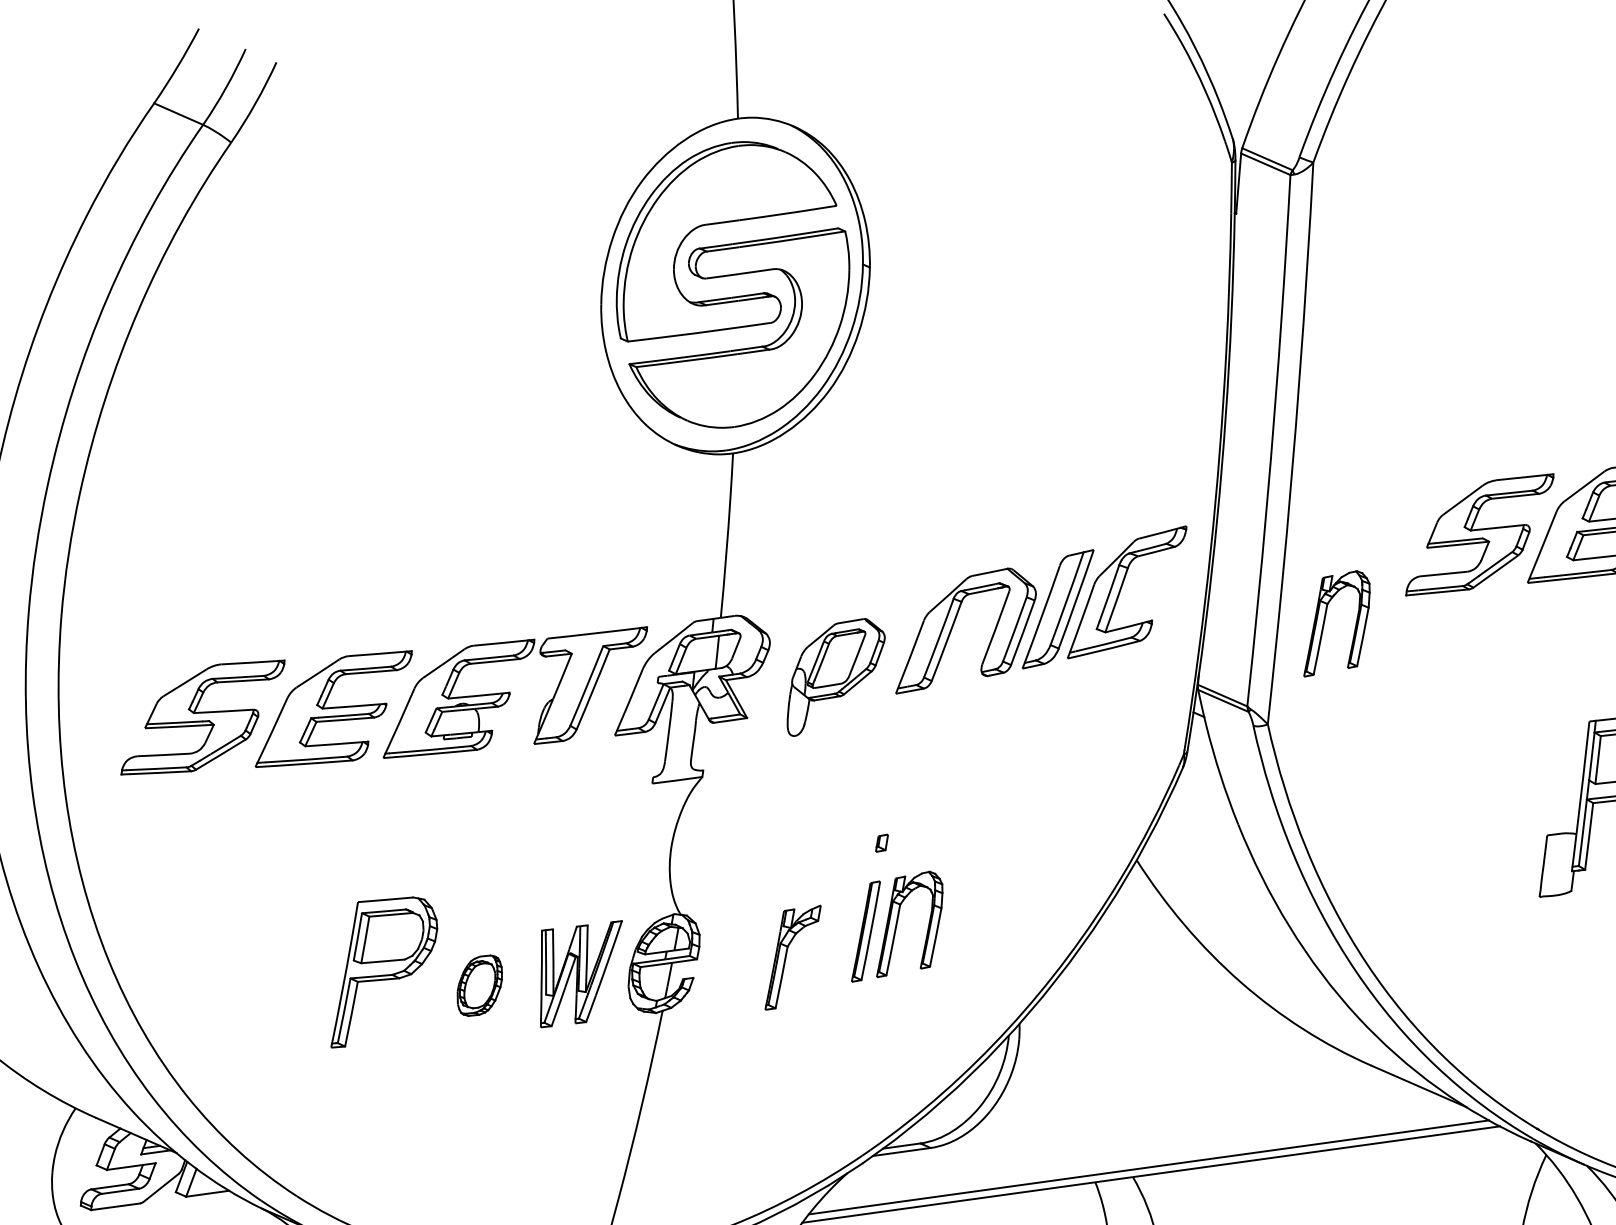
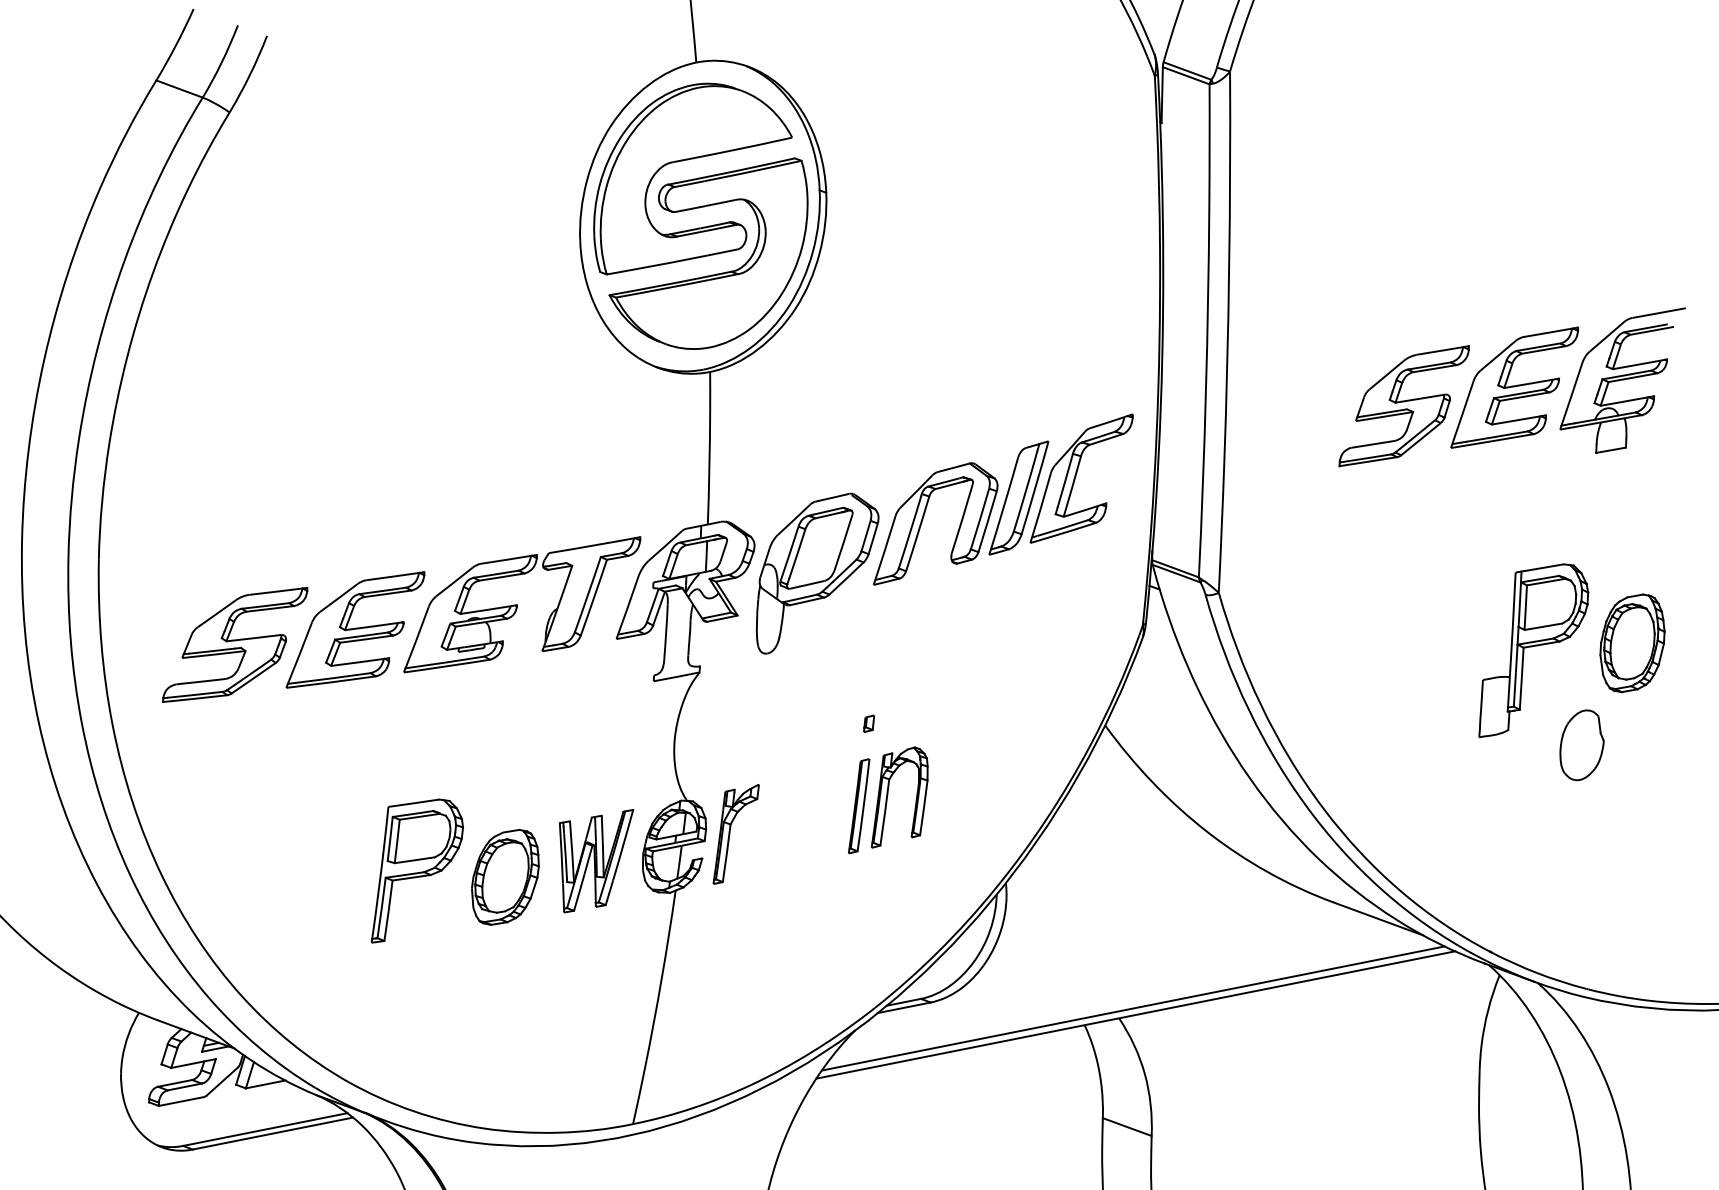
part: (1325, 621) -> (1266, 494), removed
part: (836, 677) -> (817, 573), size x1.43
part: (792, 957) -> (735, 834), moved
part: (479, 985) -> (505, 877), size x1.67

